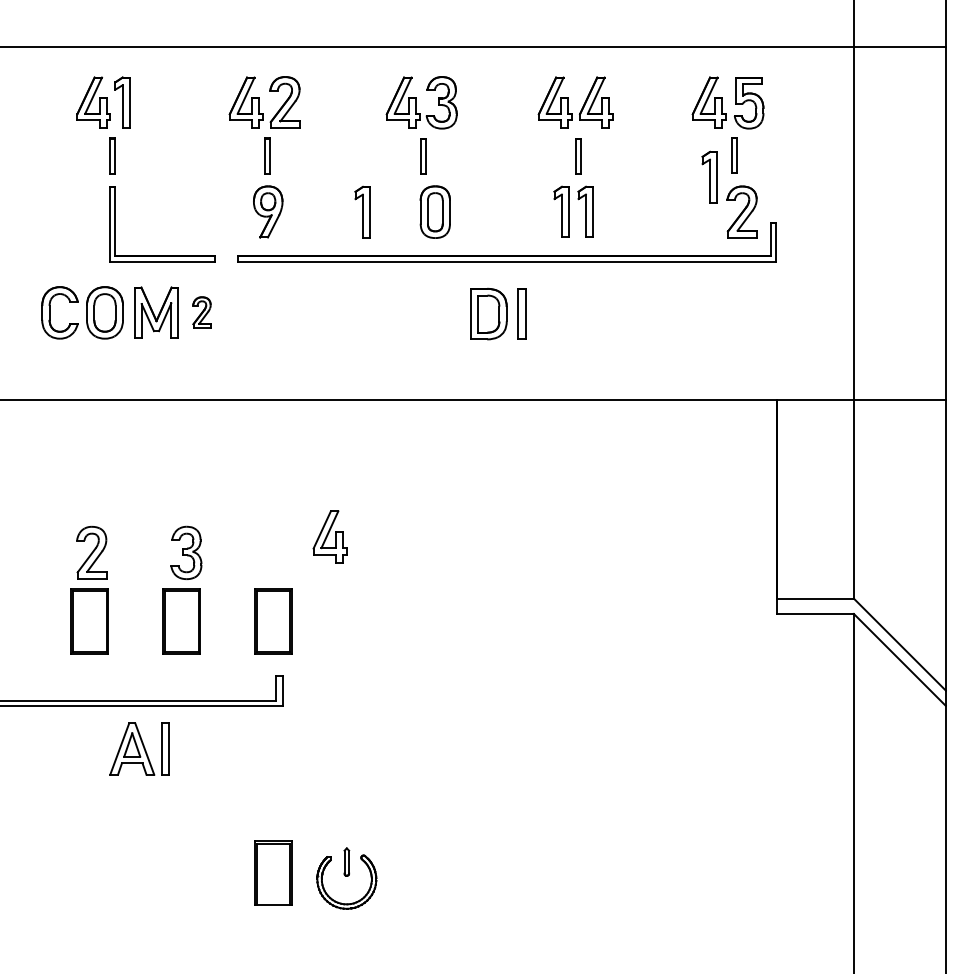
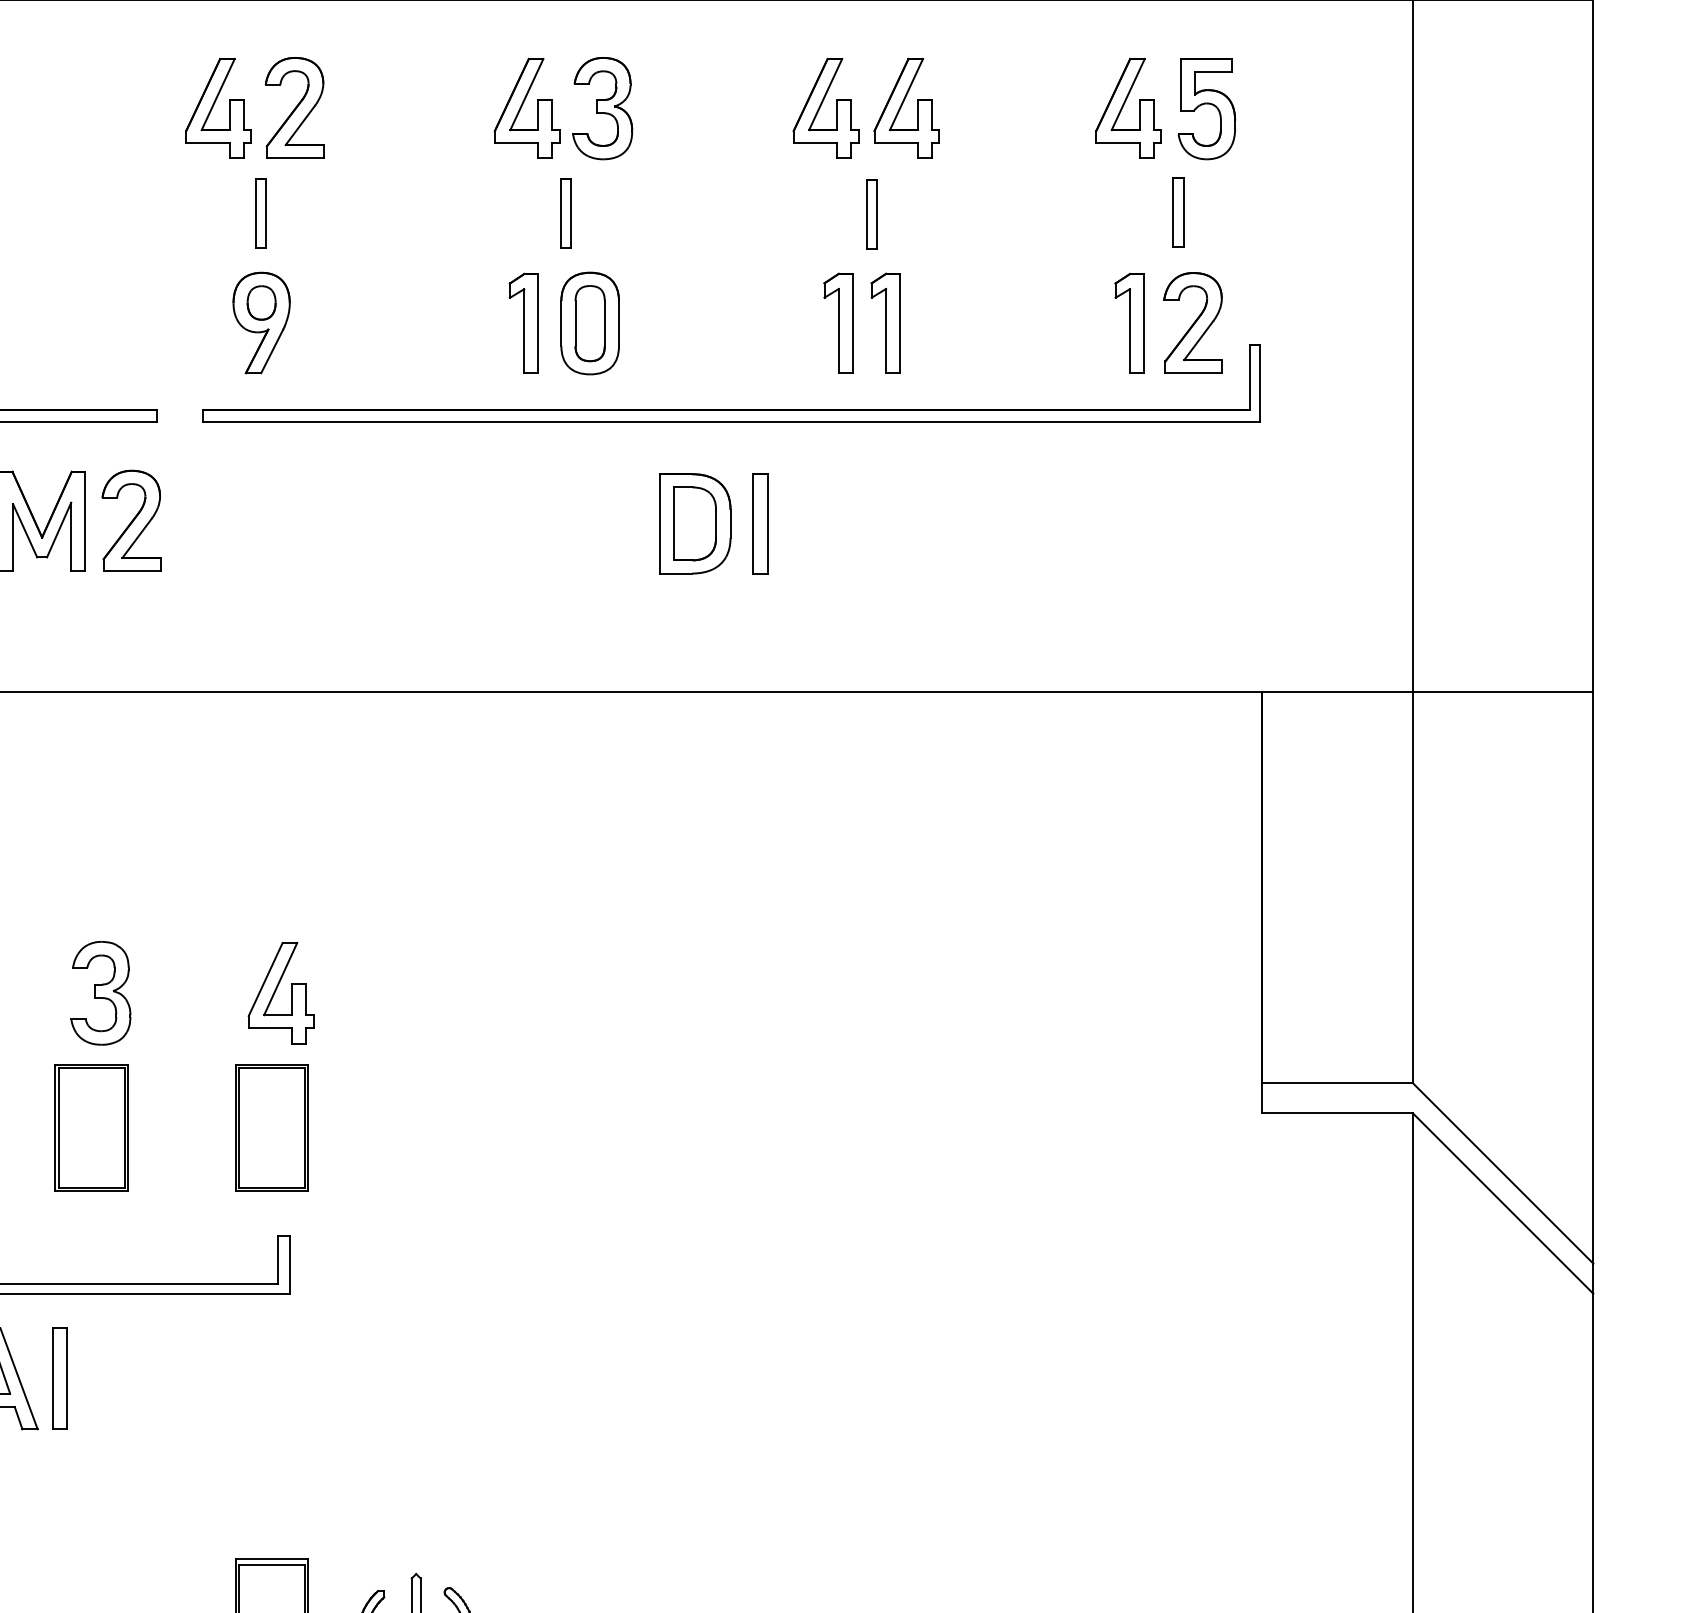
part: (709, 176) -> (1129, 322), moved
part: (362, 211) -> (523, 322), moved
part: (201, 312) -> (130, 520), size x1.67
part: (329, 536) -> (279, 992), moved

